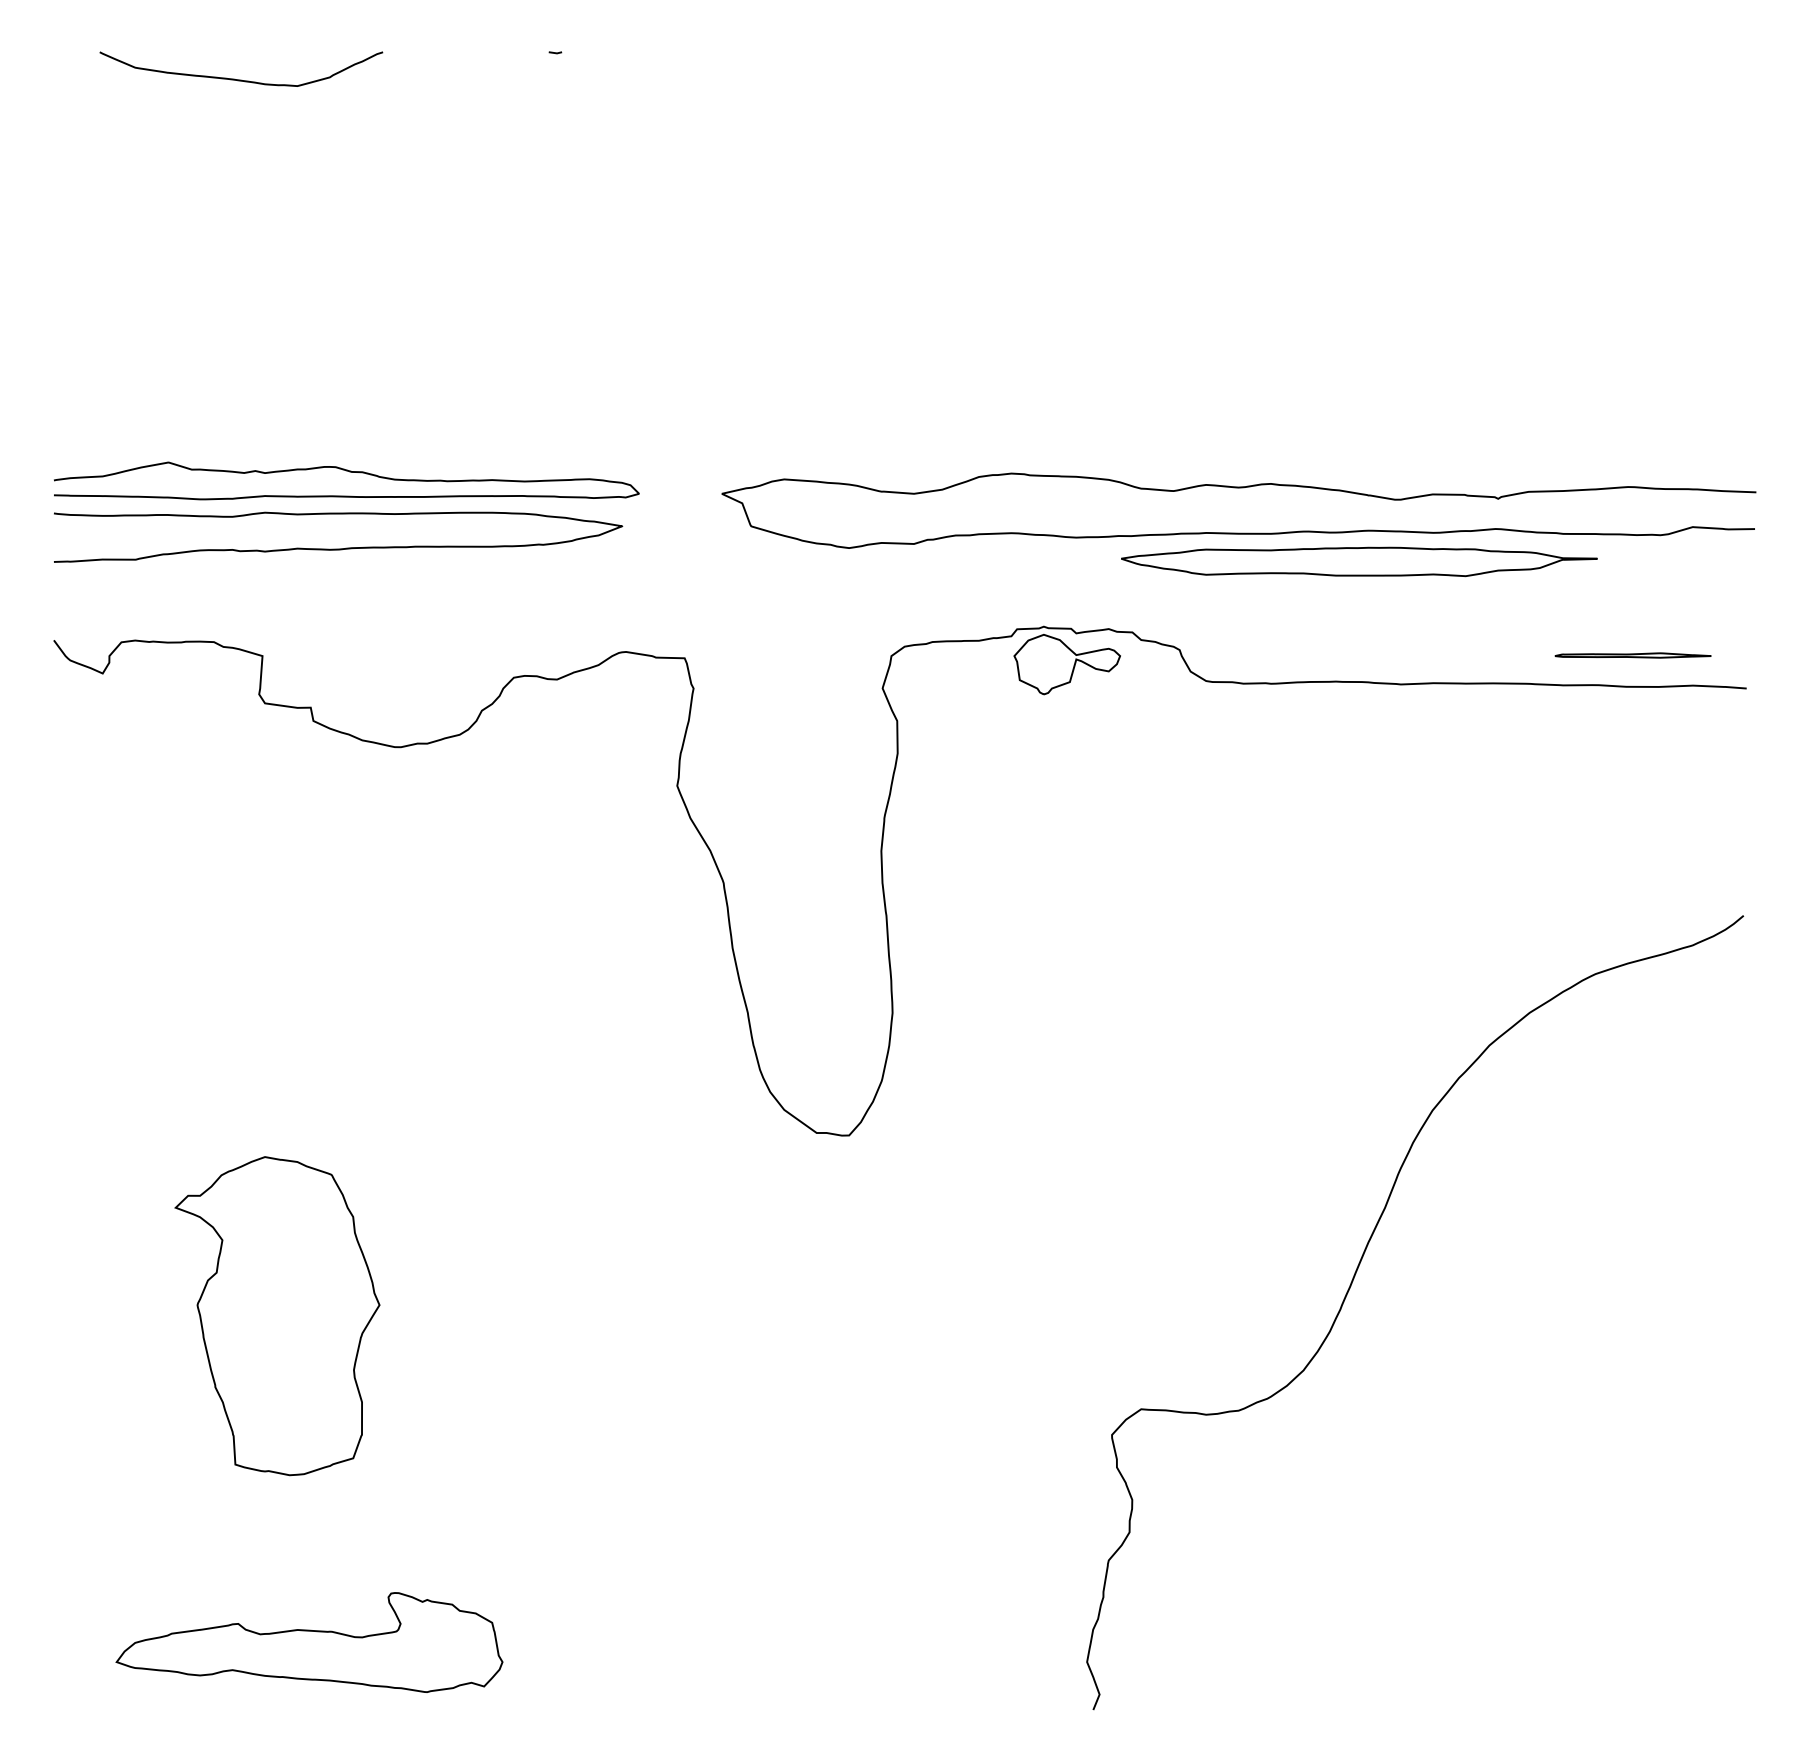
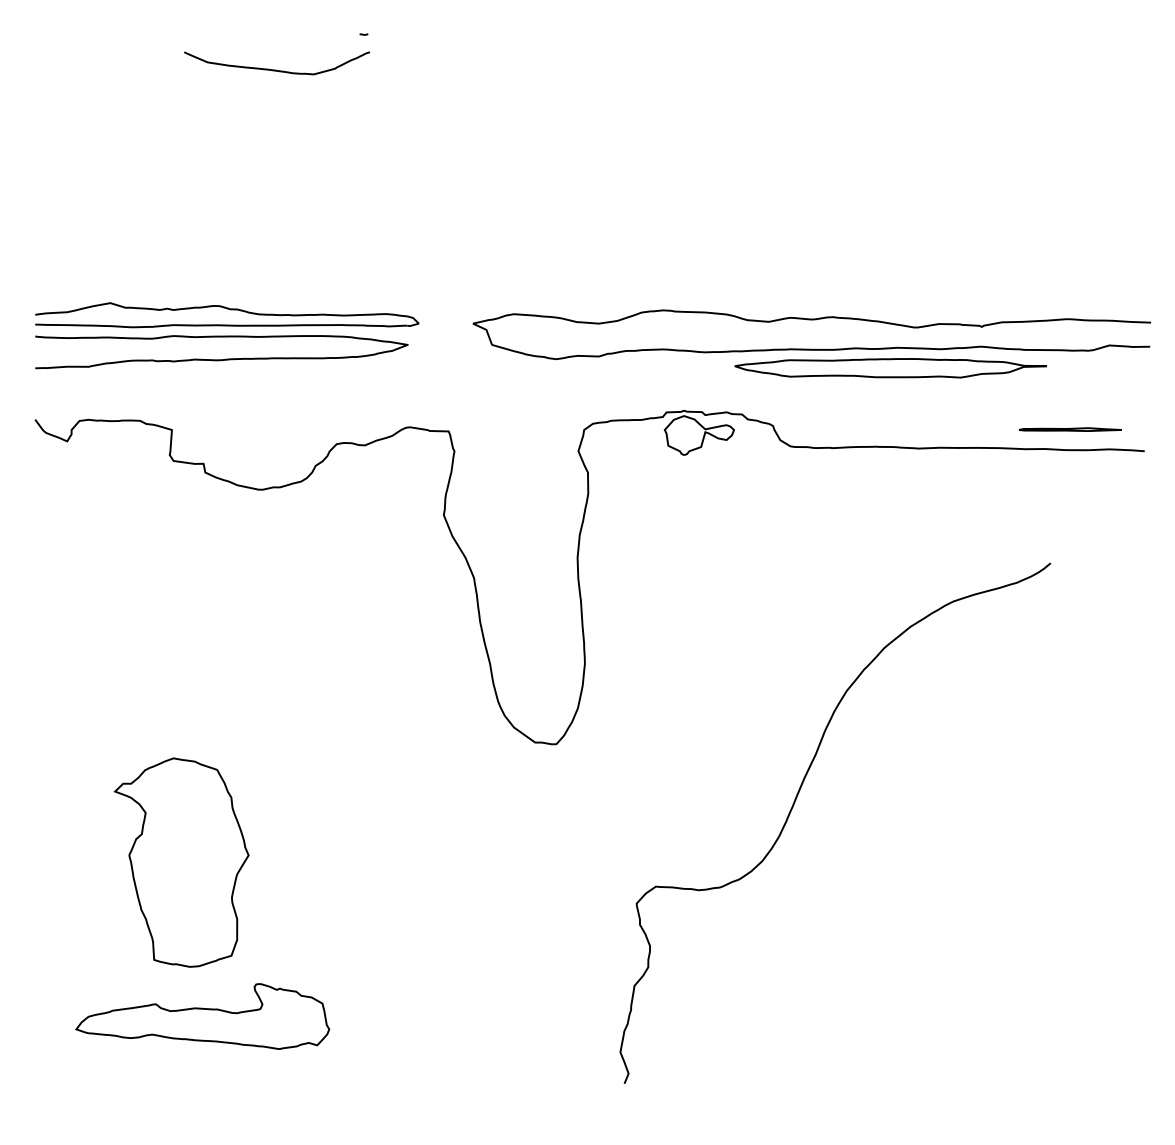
curve: (240, 78) -> (276, 69), moved
curve: (1352, 1285) -> (794, 805), moved
part: (309, 1642) -> (202, 1016), moved

